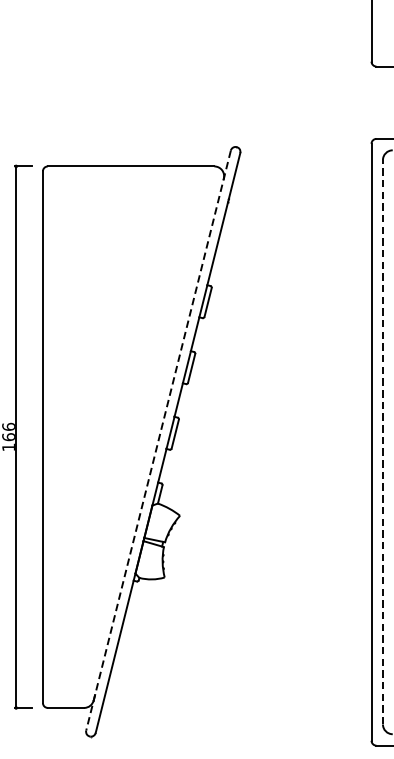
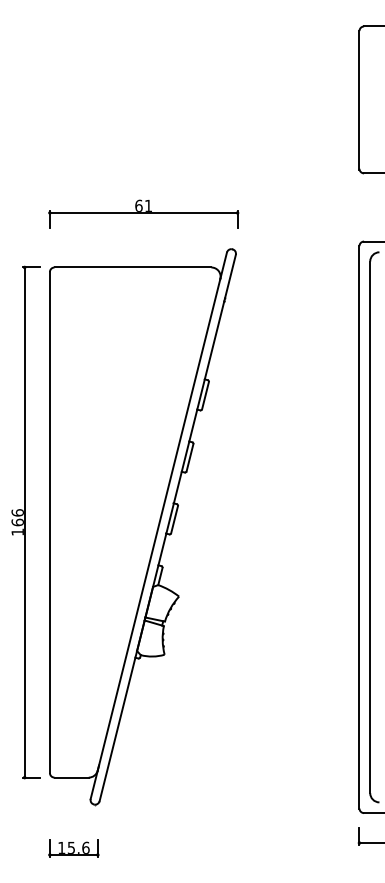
part: (142, 109) -> (143, 213), added
line: (158, 440) -> (158, 525), dashed -> solid
line: (383, 442) -> (370, 527), dashed -> solid

